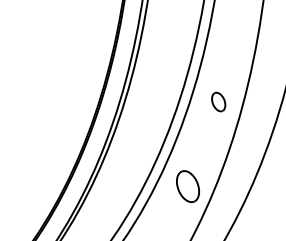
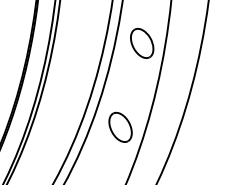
part: (218, 101) -> (141, 42), size x1.67

